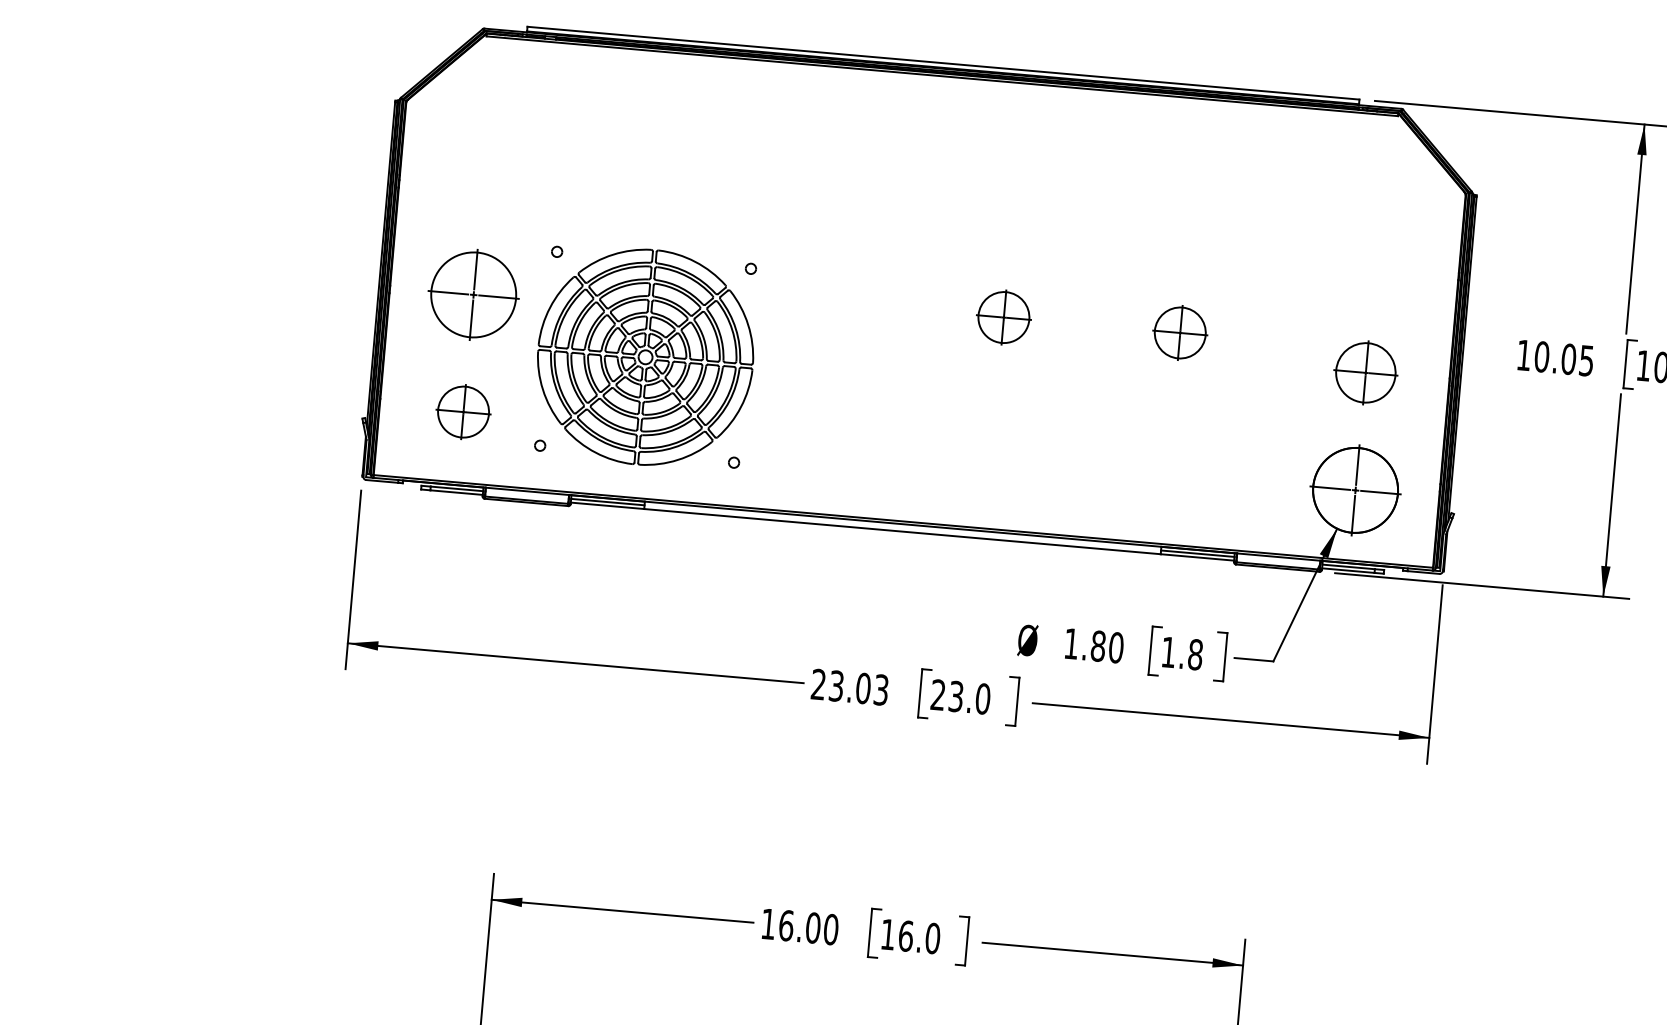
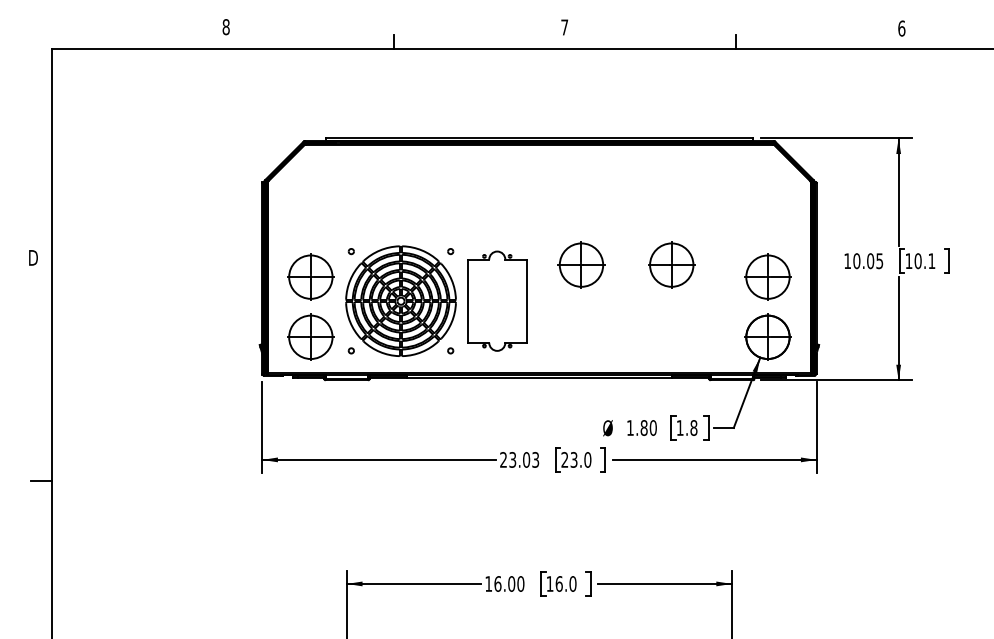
part: (1004, 316) -> (581, 264), size x1.67
part: (1179, 331) -> (671, 264), size x1.67
part: (1365, 371) -> (767, 276), size x1.43
part: (833, 372) -> (497, 300), added
part: (462, 410) -> (310, 336), size x1.67

